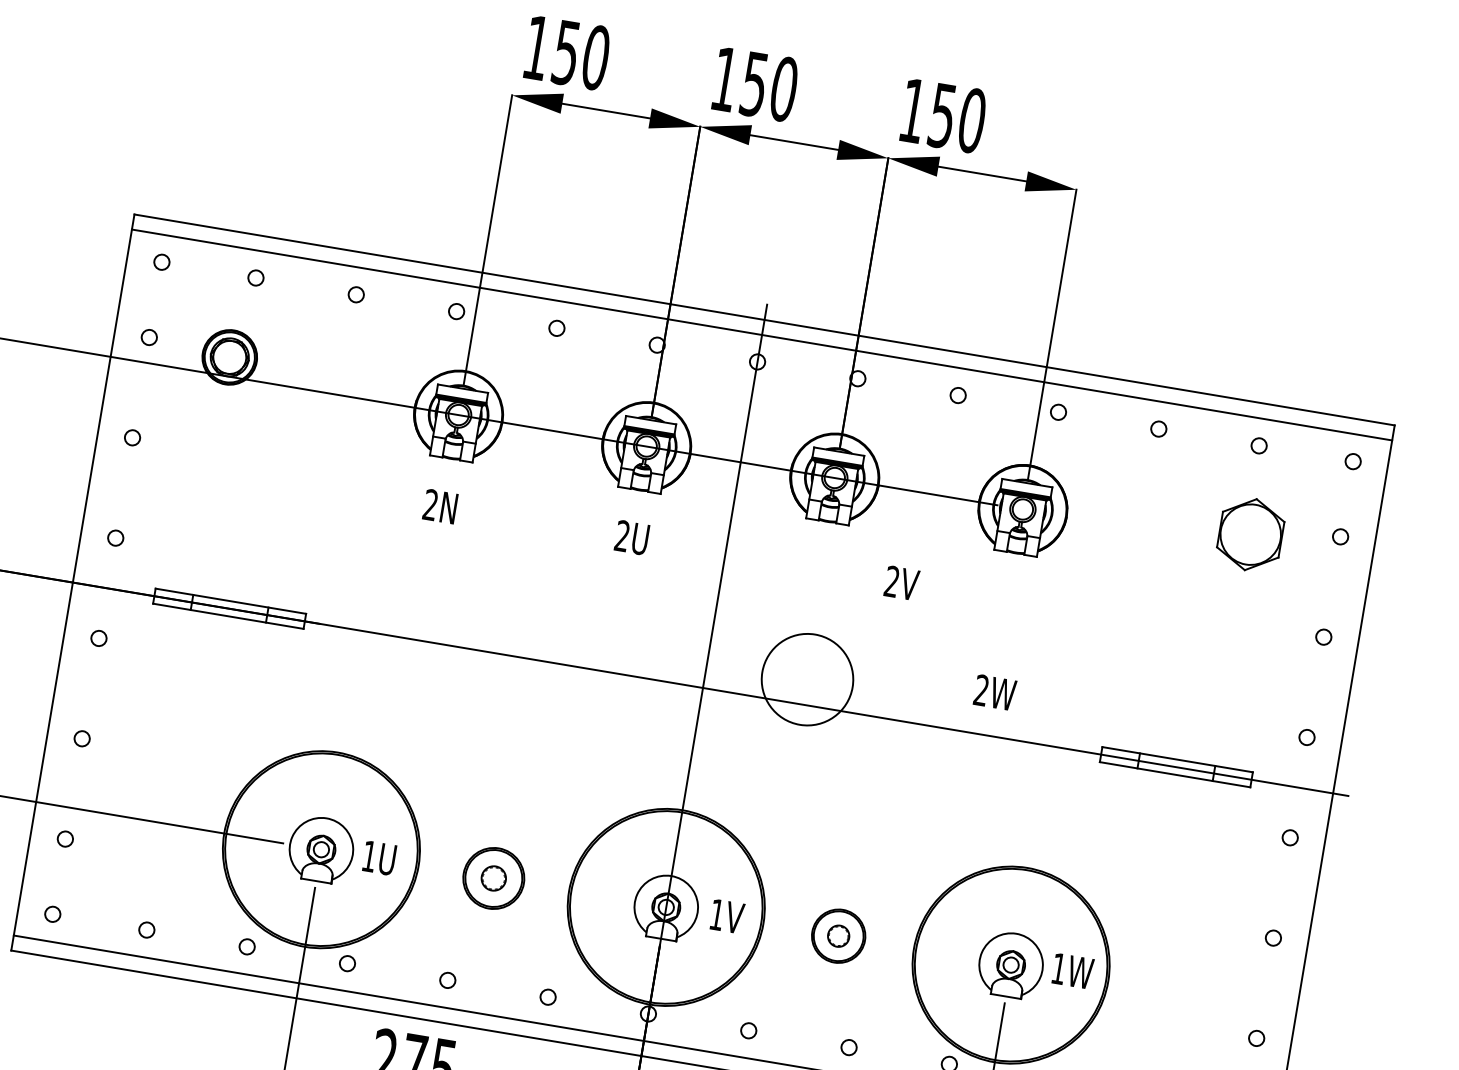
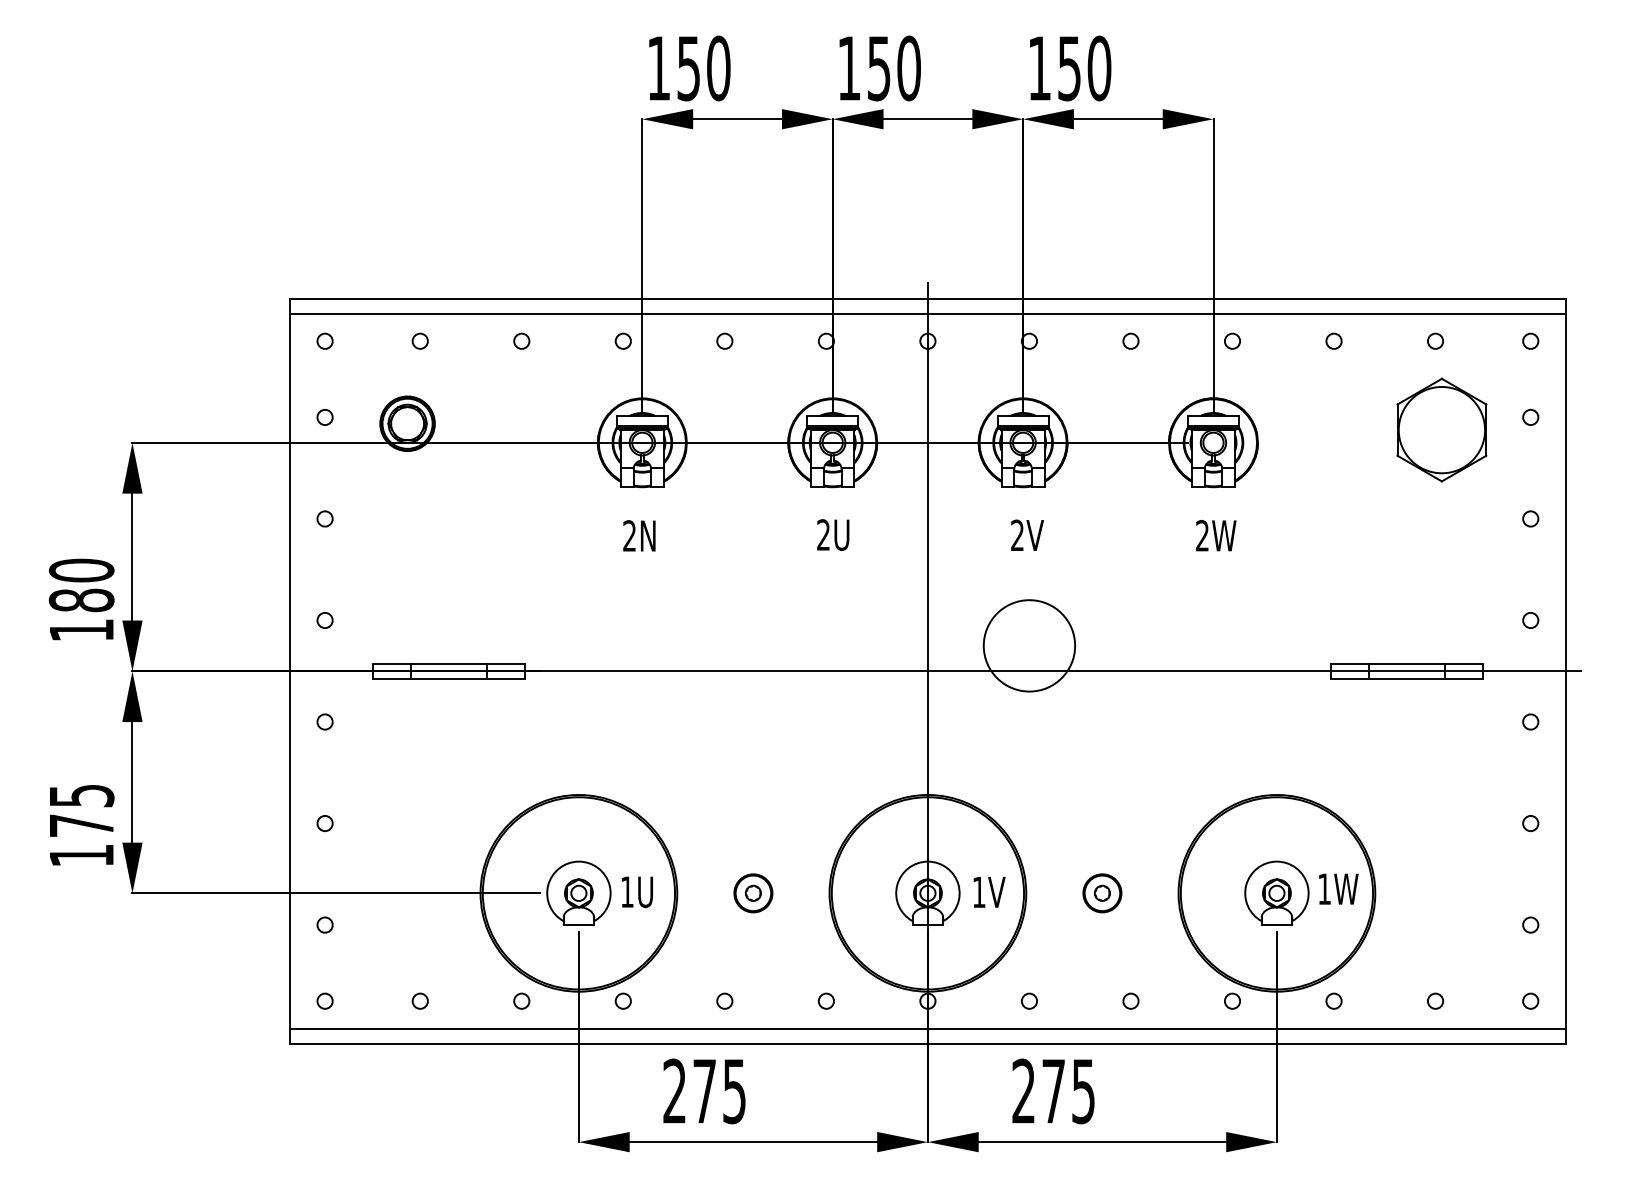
part: (1250, 534) -> (1441, 429), size x1.43
text: (902, 582) -> (1027, 534), moved
text: (995, 692) -> (1216, 535), moved
part: (493, 878) -> (753, 893), size x0.62
part: (838, 936) -> (1102, 893), size x0.71

